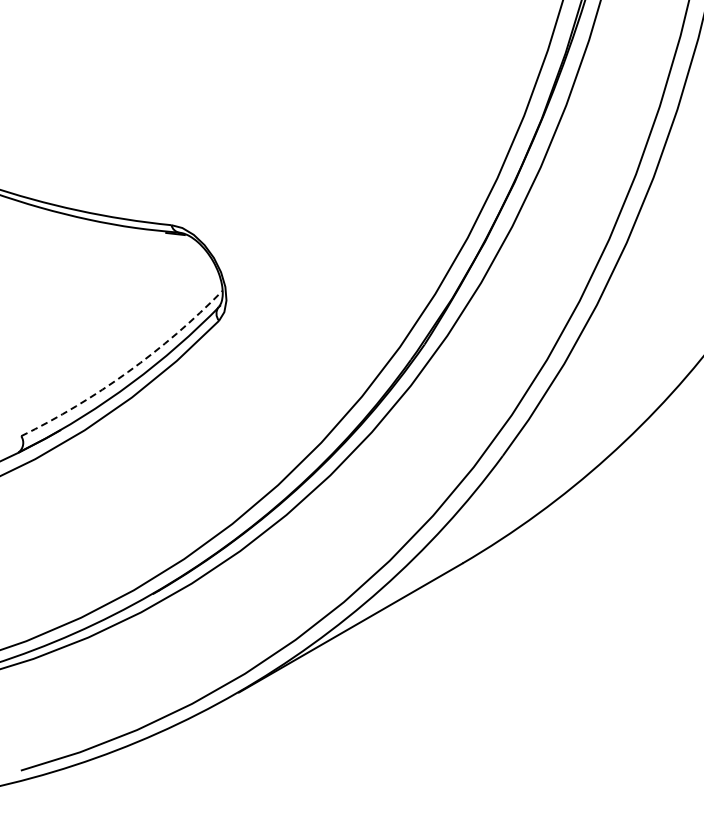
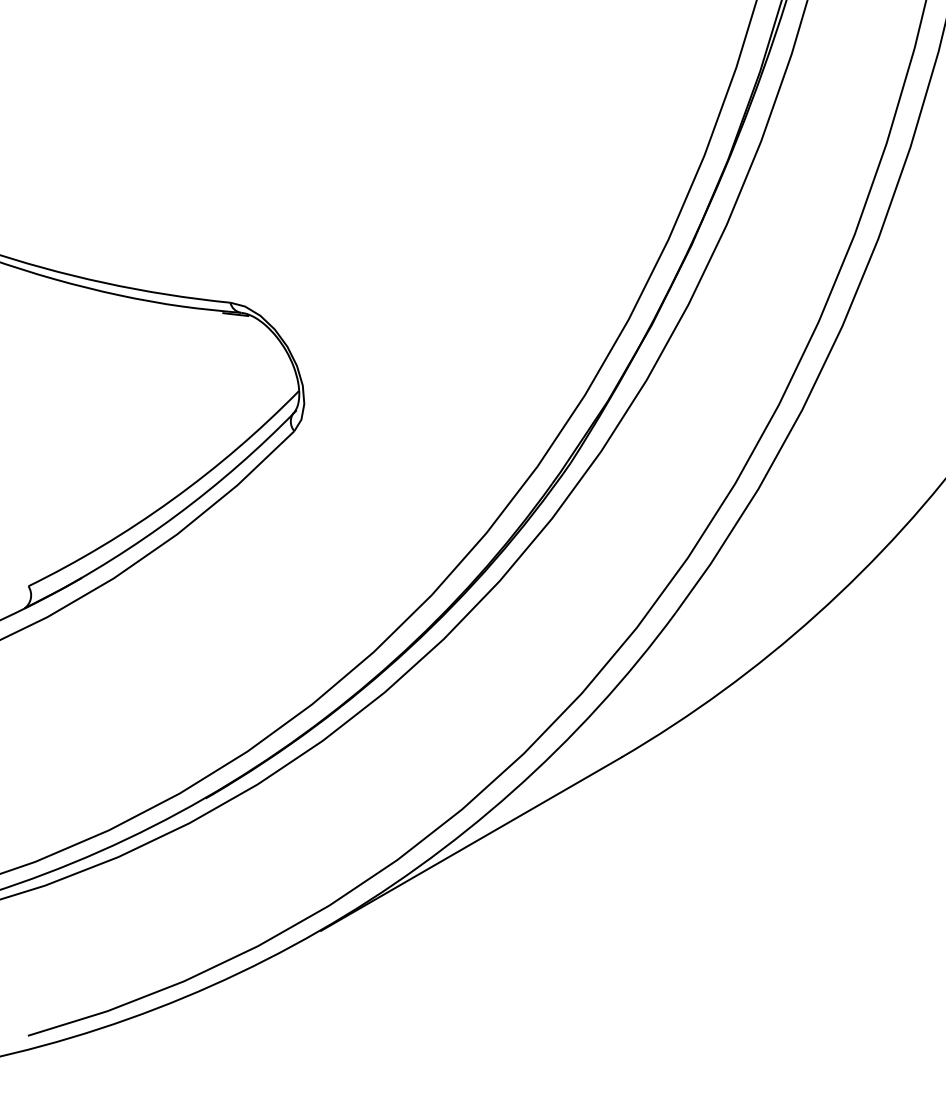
arc: (128, 372) -> (172, 500), dashed -> solid

